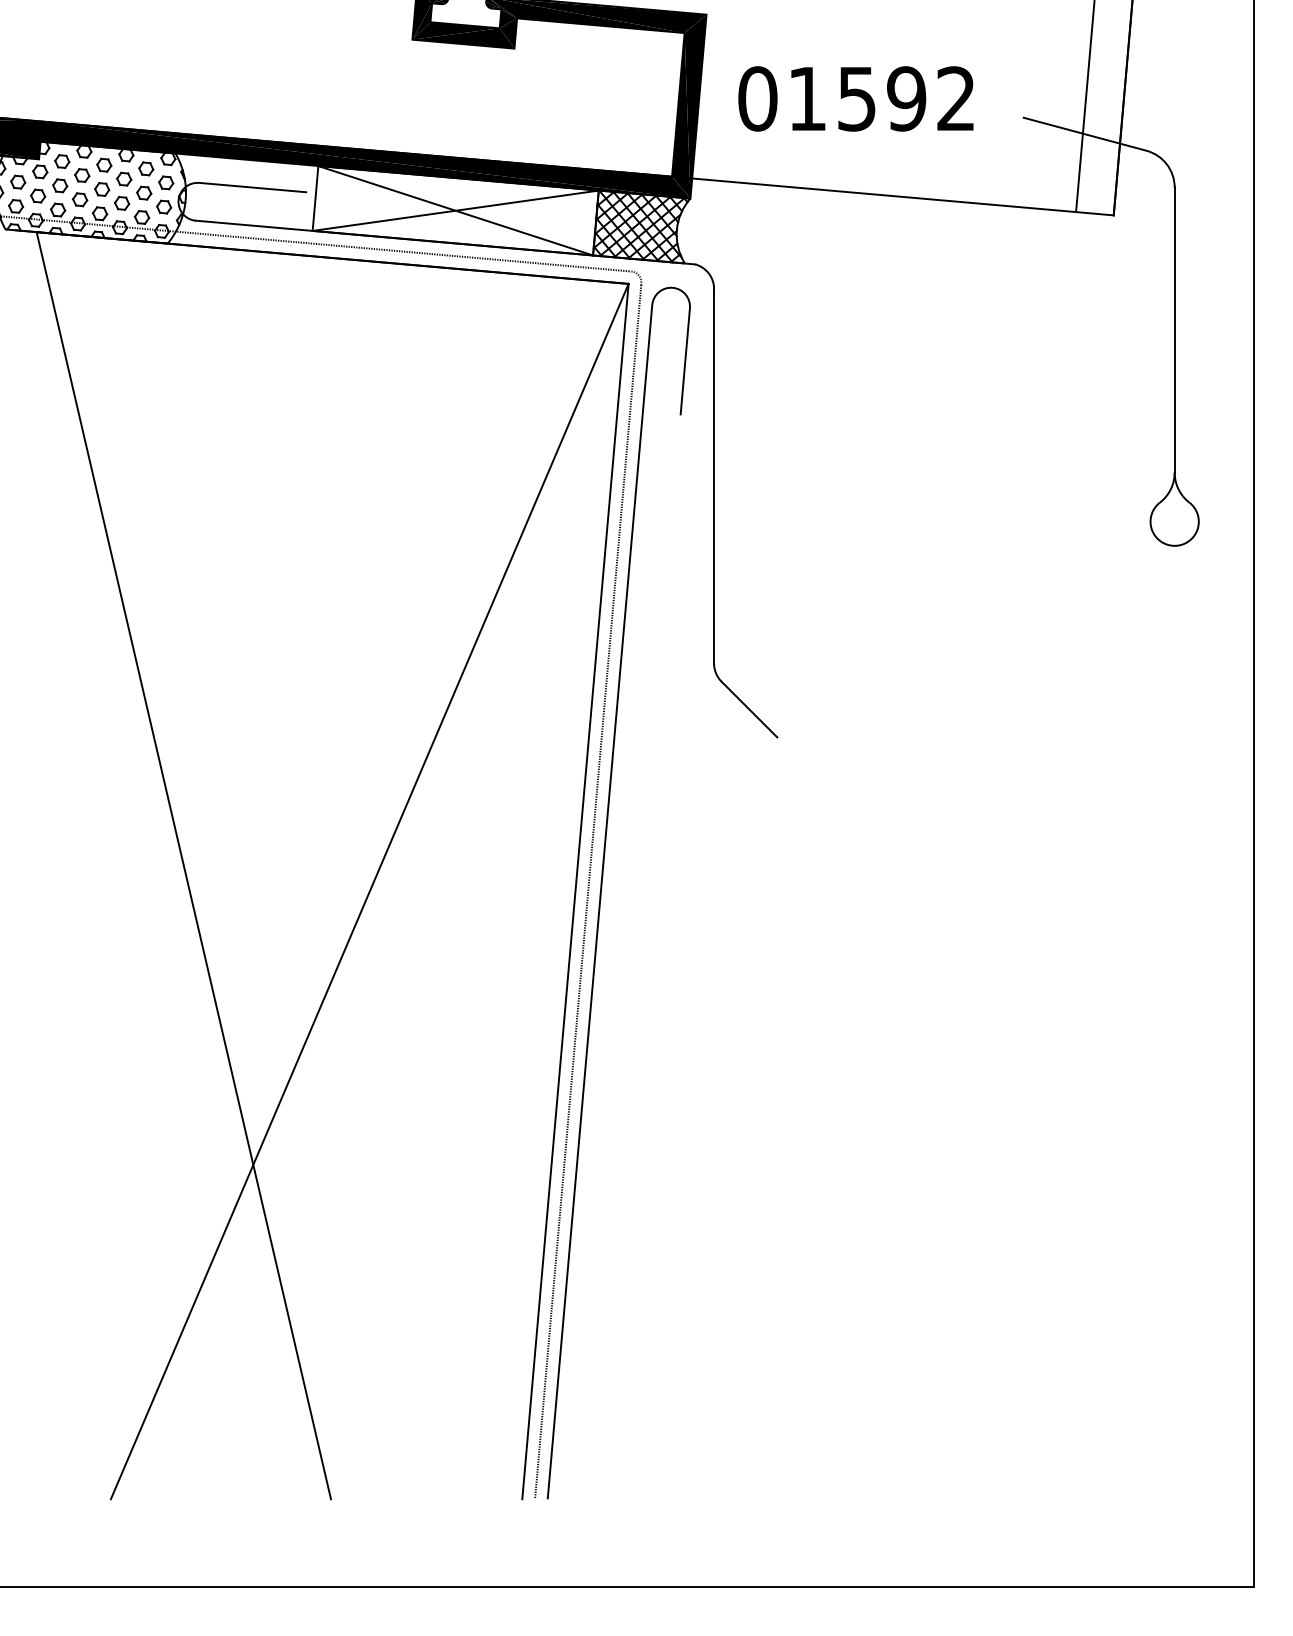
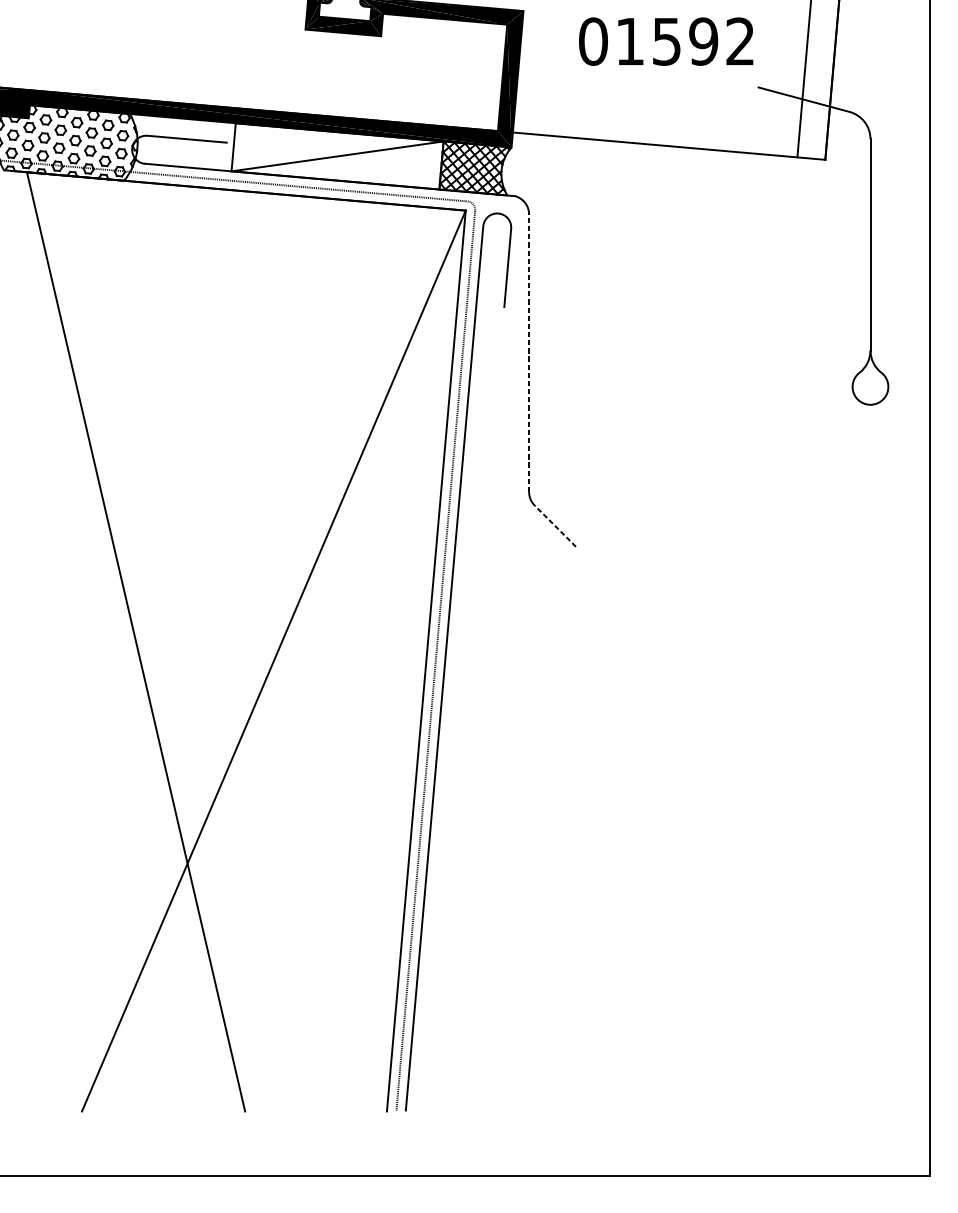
text: (855, 98) -> (665, 41), moved
line: (455, 210) -> (337, 156), removed
line: (714, 475) -> (529, 352), solid -> dashed
line: (749, 709) -> (555, 526), solid -> dashed

